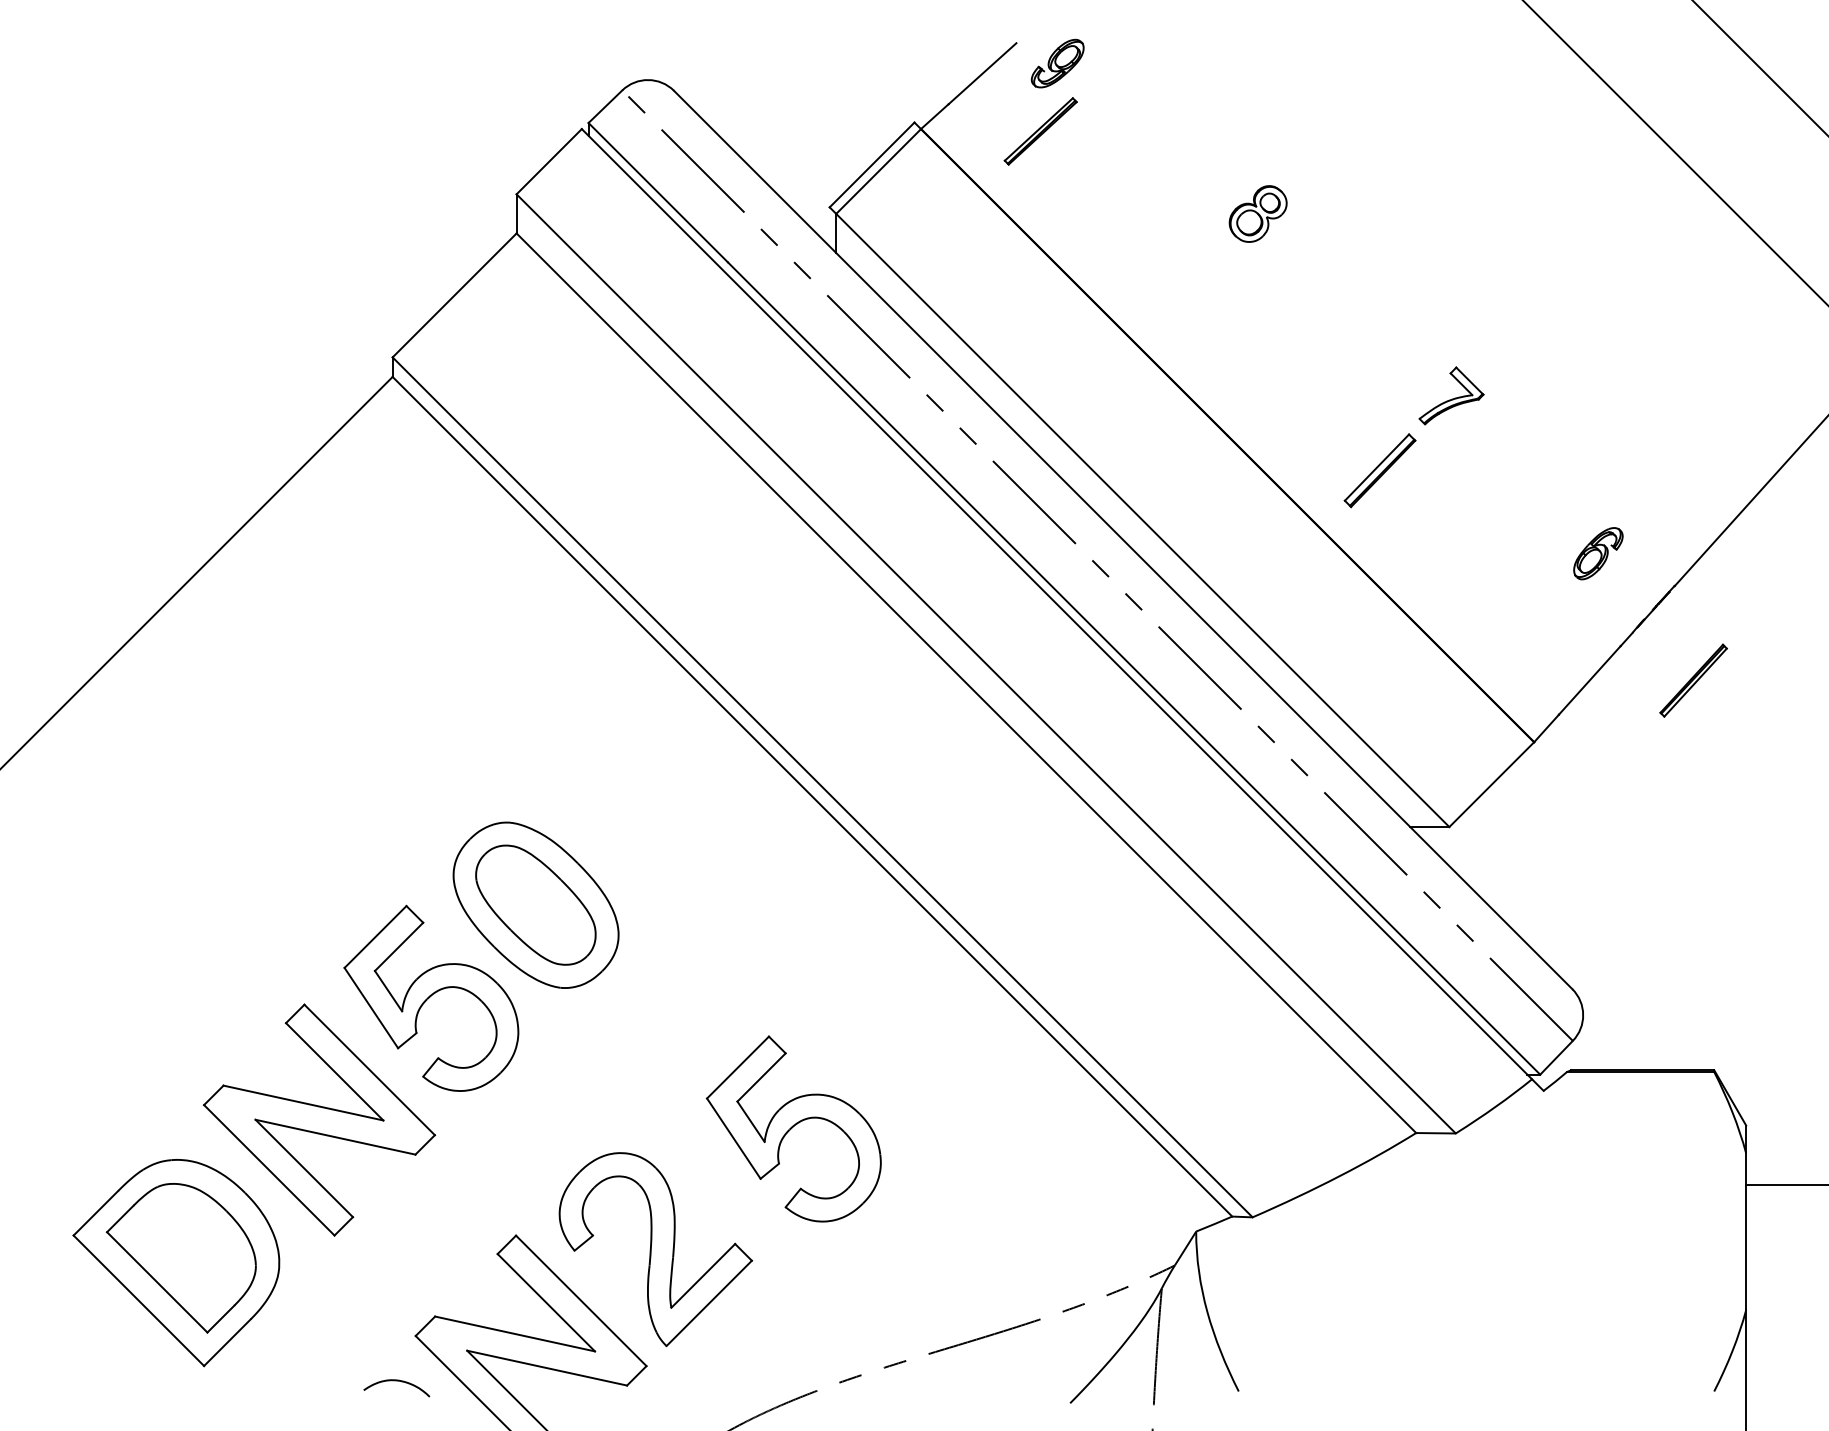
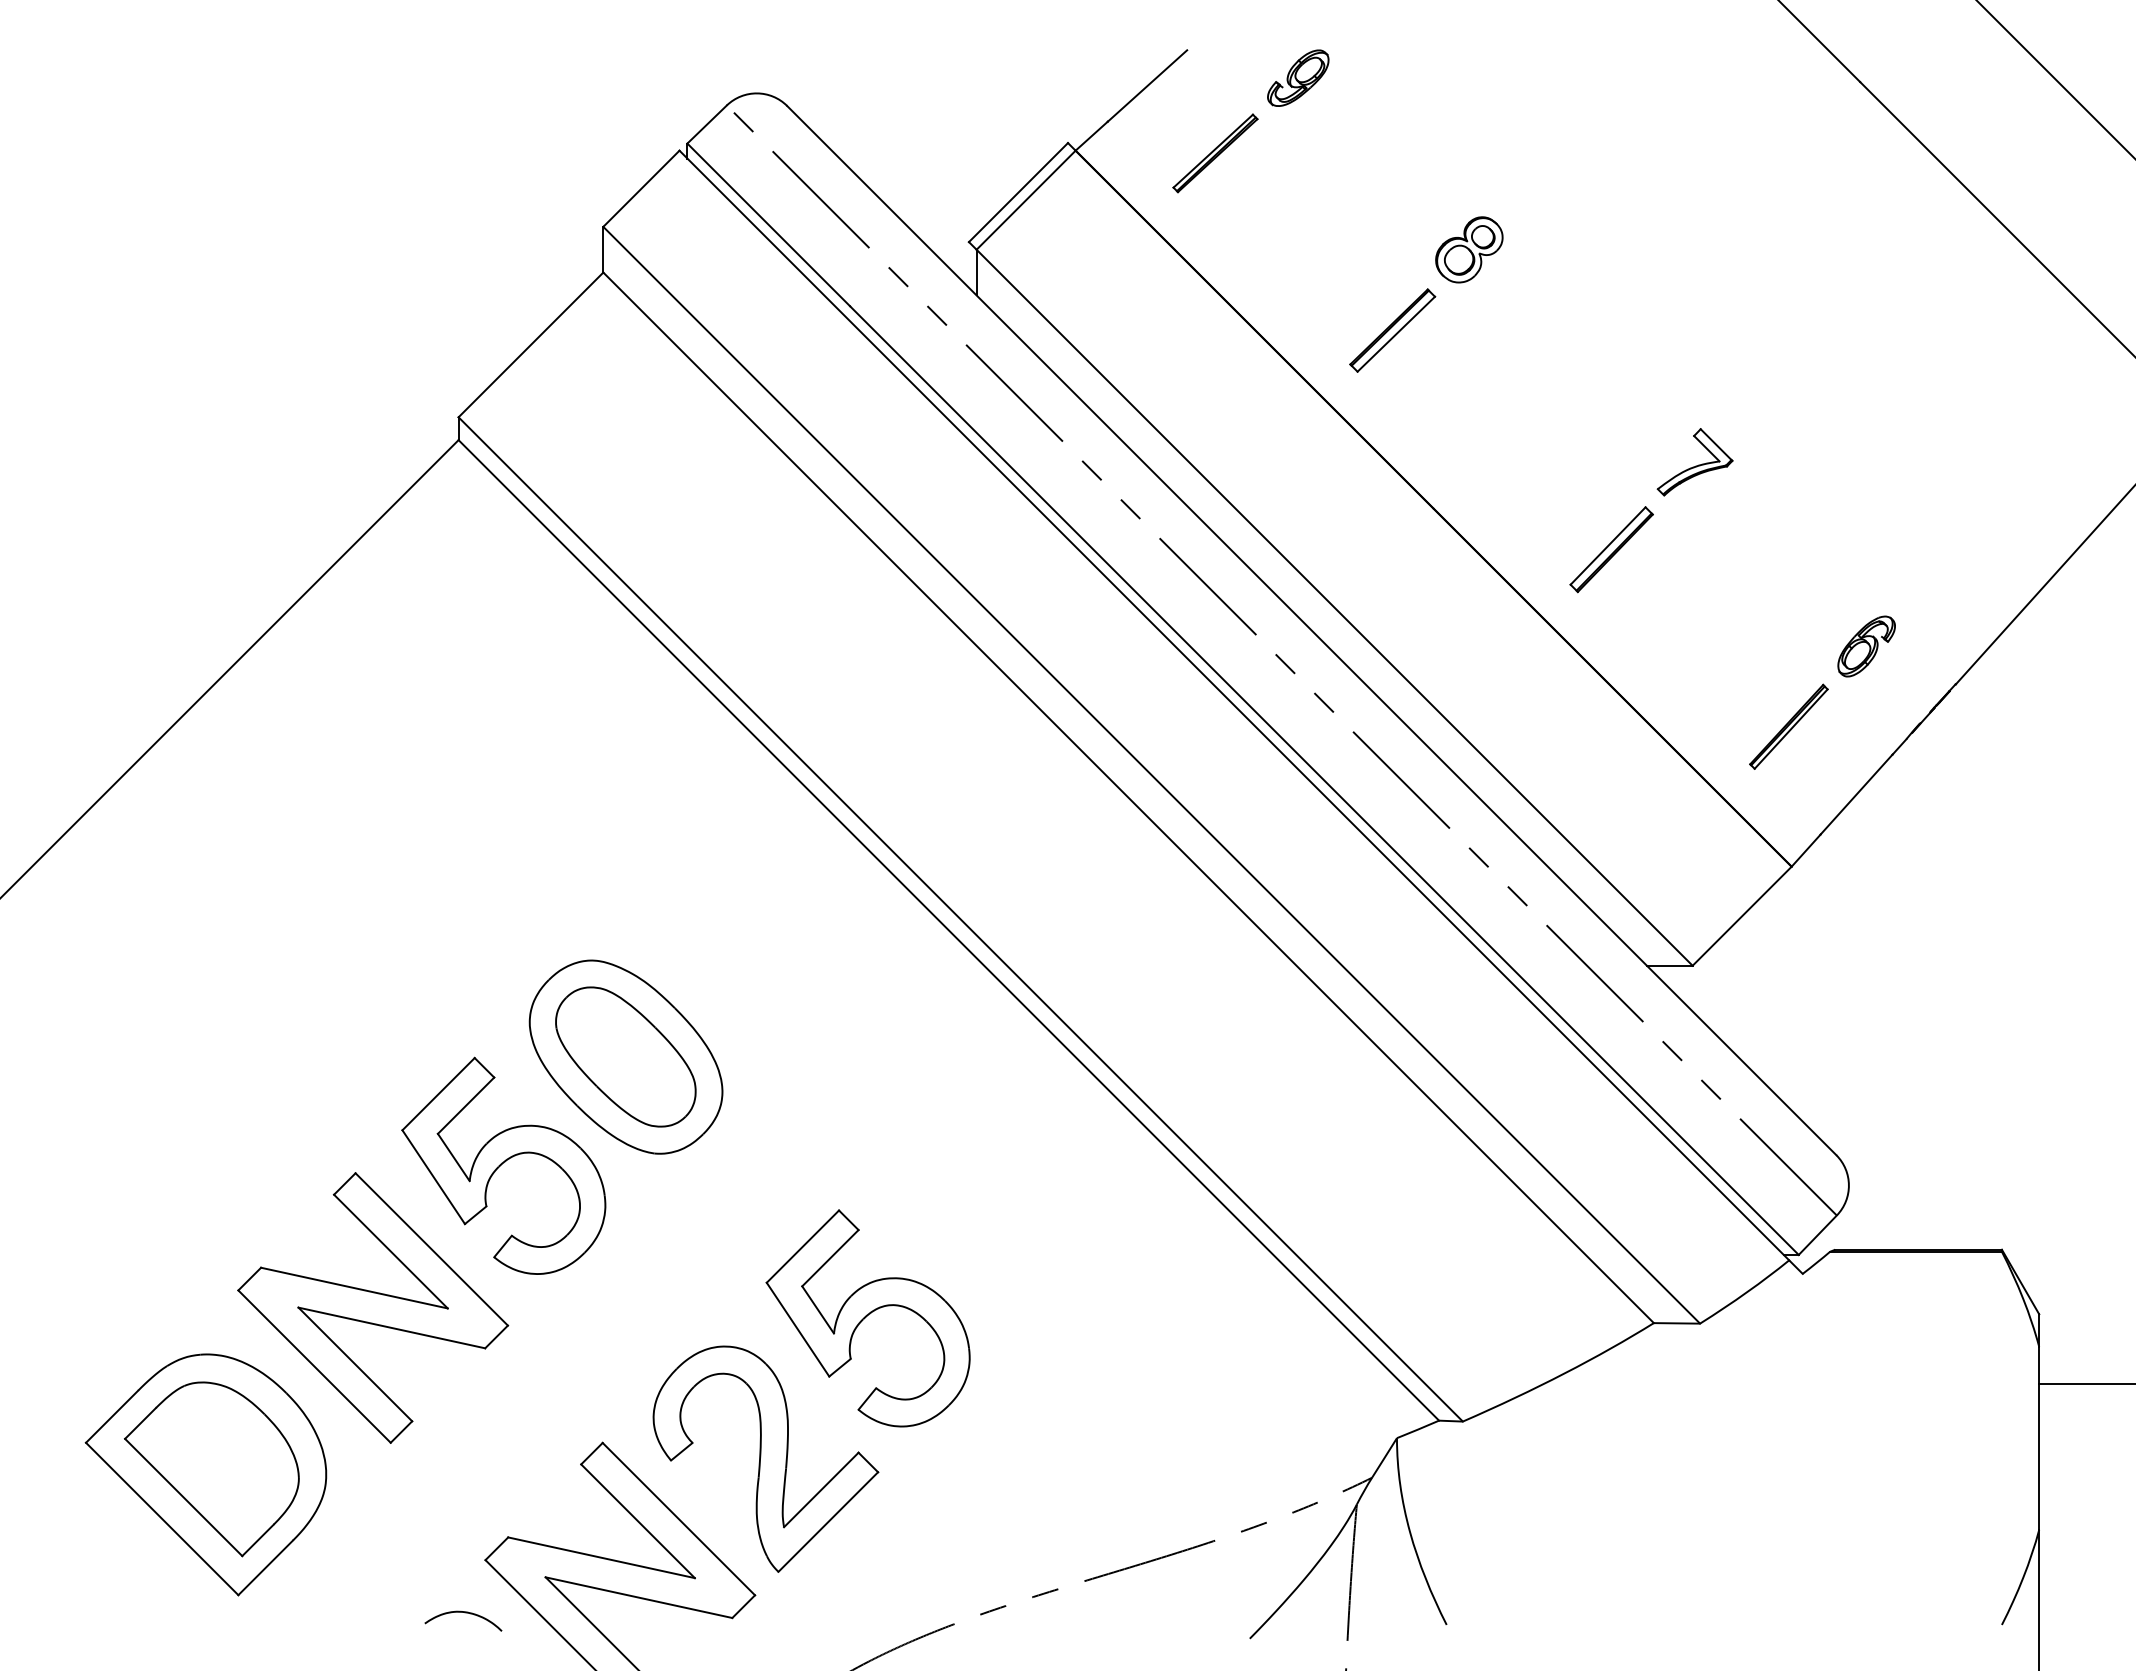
part: (1057, 62) -> (1298, 77), moved
part: (1192, 283) -> (1392, 330), added
part: (1693, 680) -> (1788, 726), moved
part: (793, 1129) -> (867, 1318), moved

